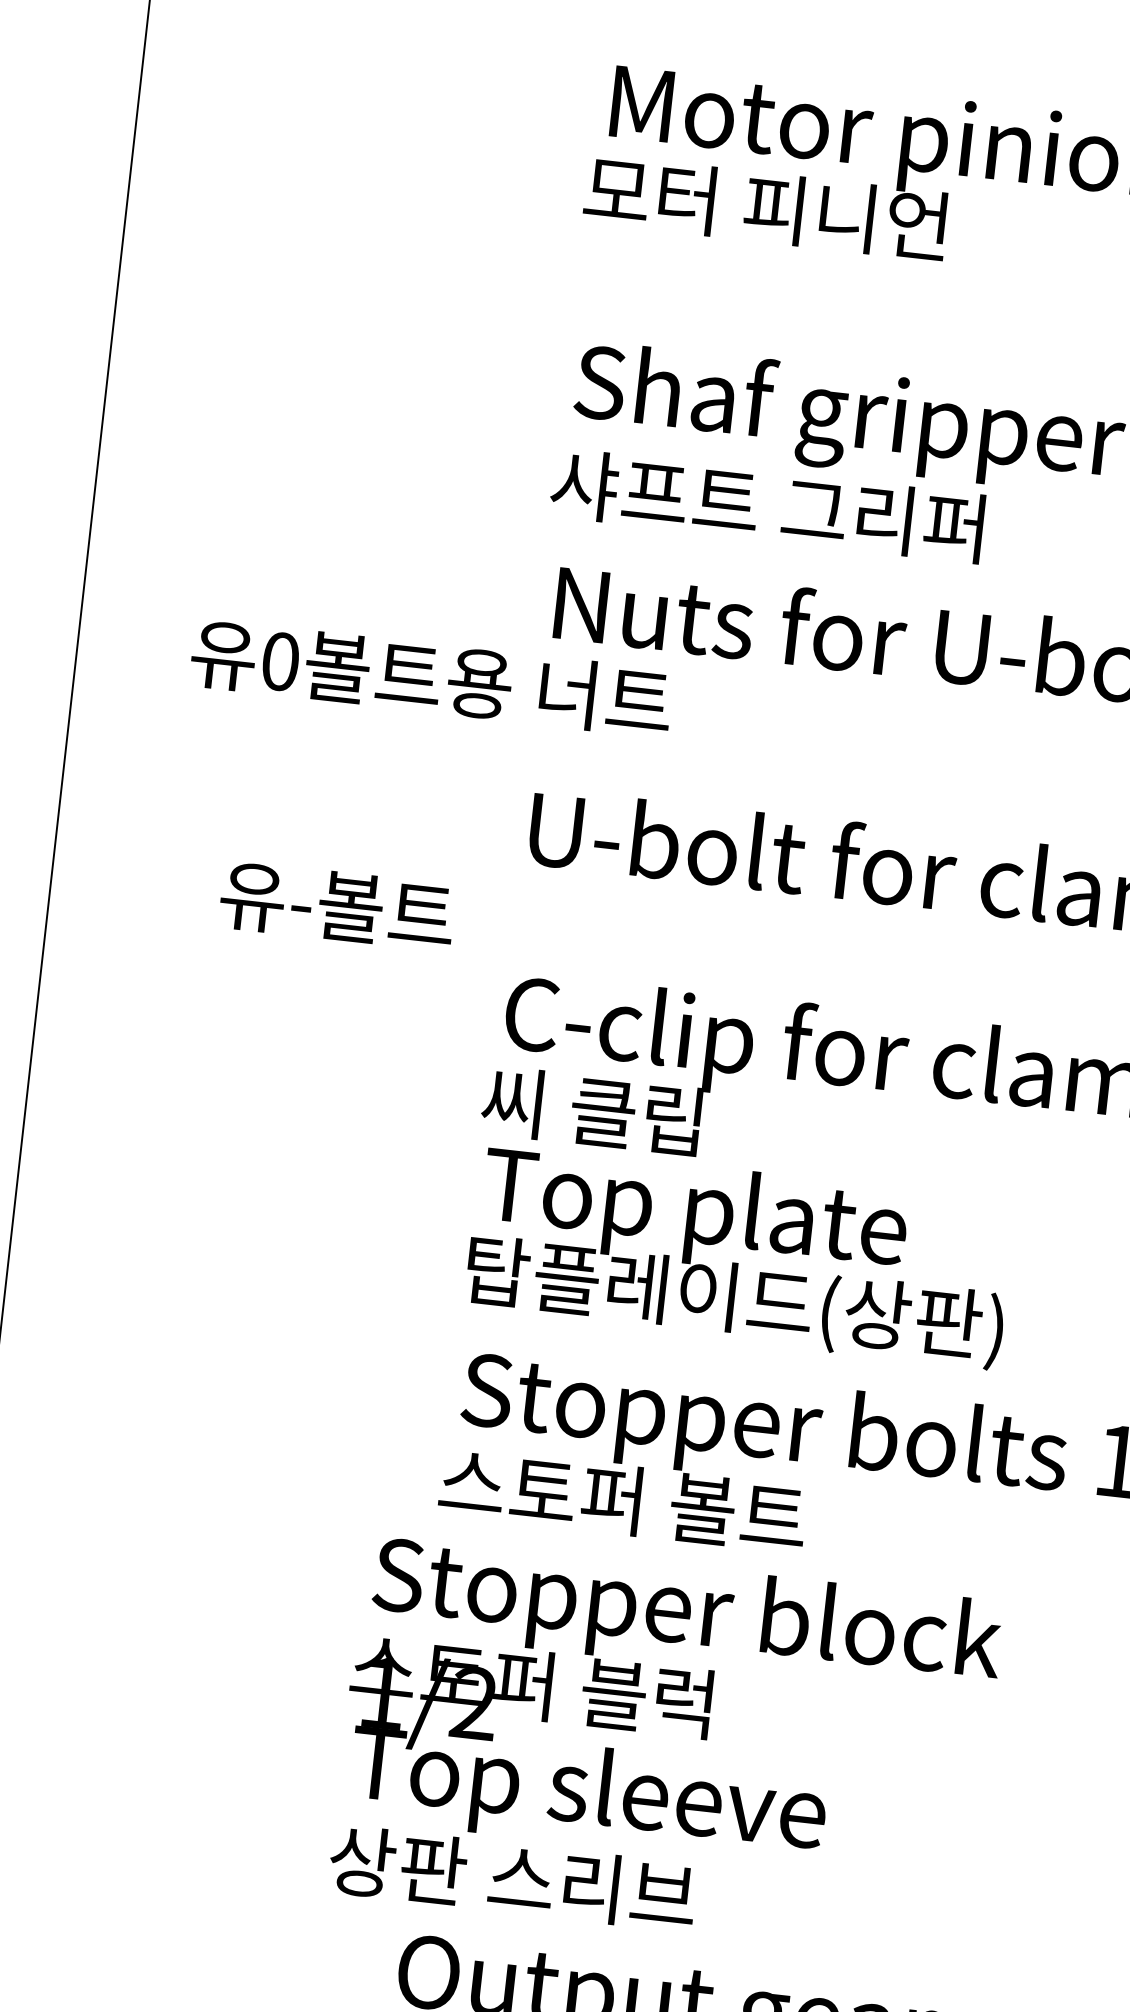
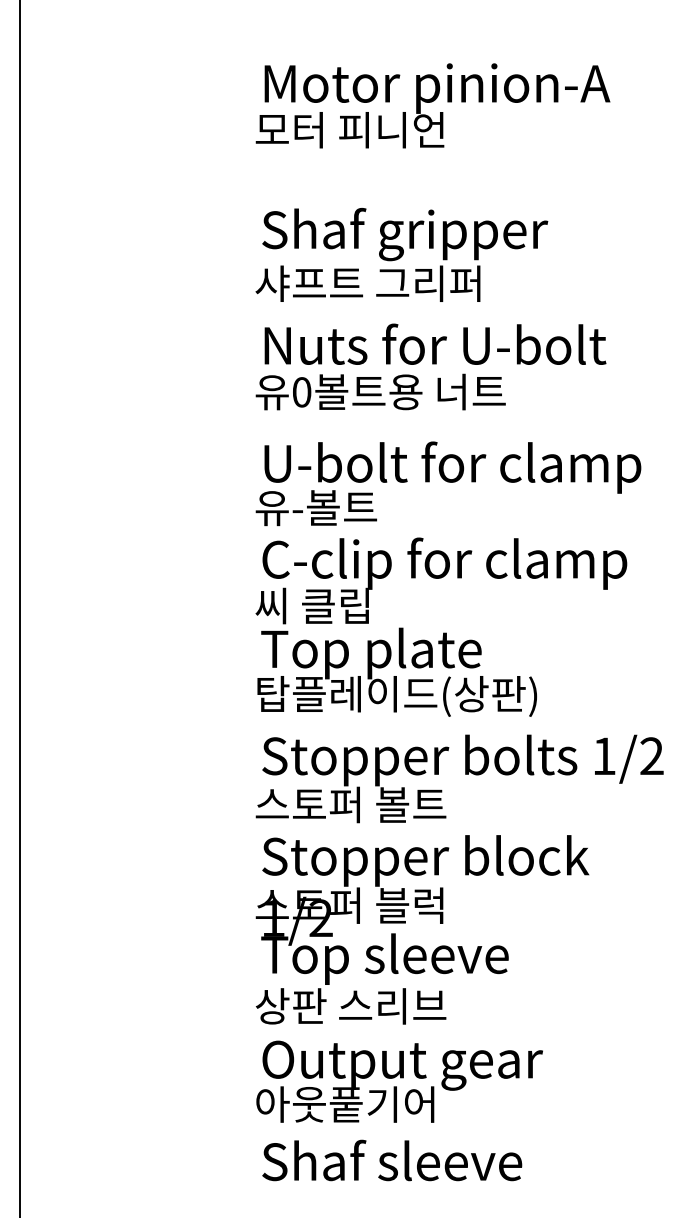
text: (431, 676) -> (380, 391), moved
text: (335, 906) -> (315, 508), moved
text: (666, 1746) -> (422, 929), moved

